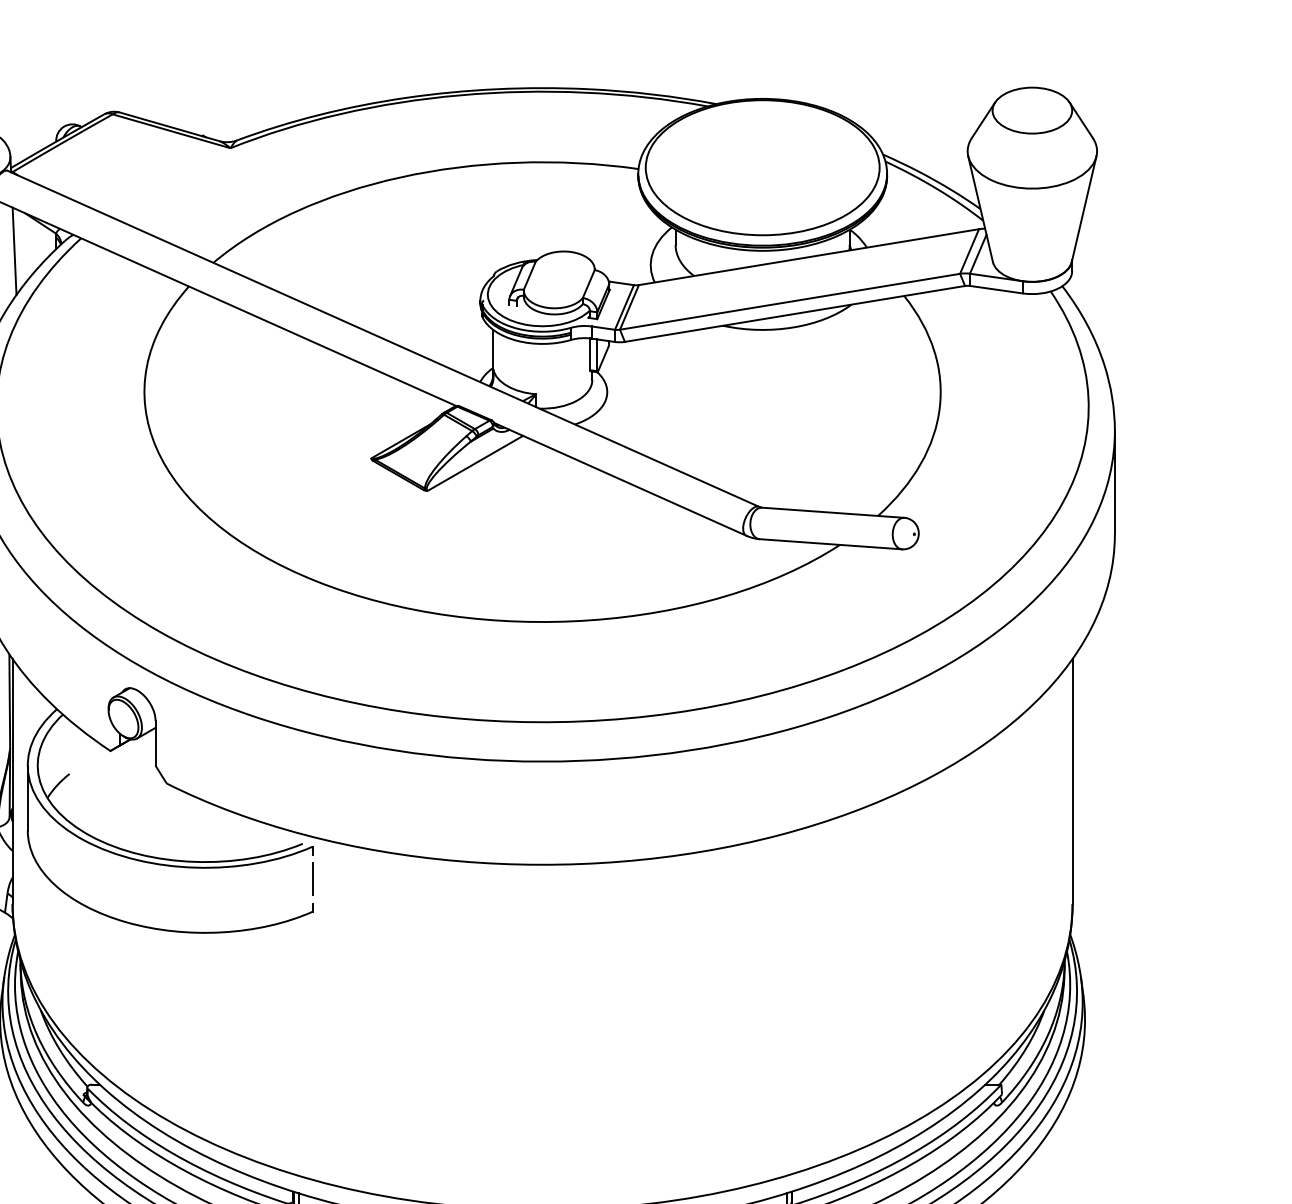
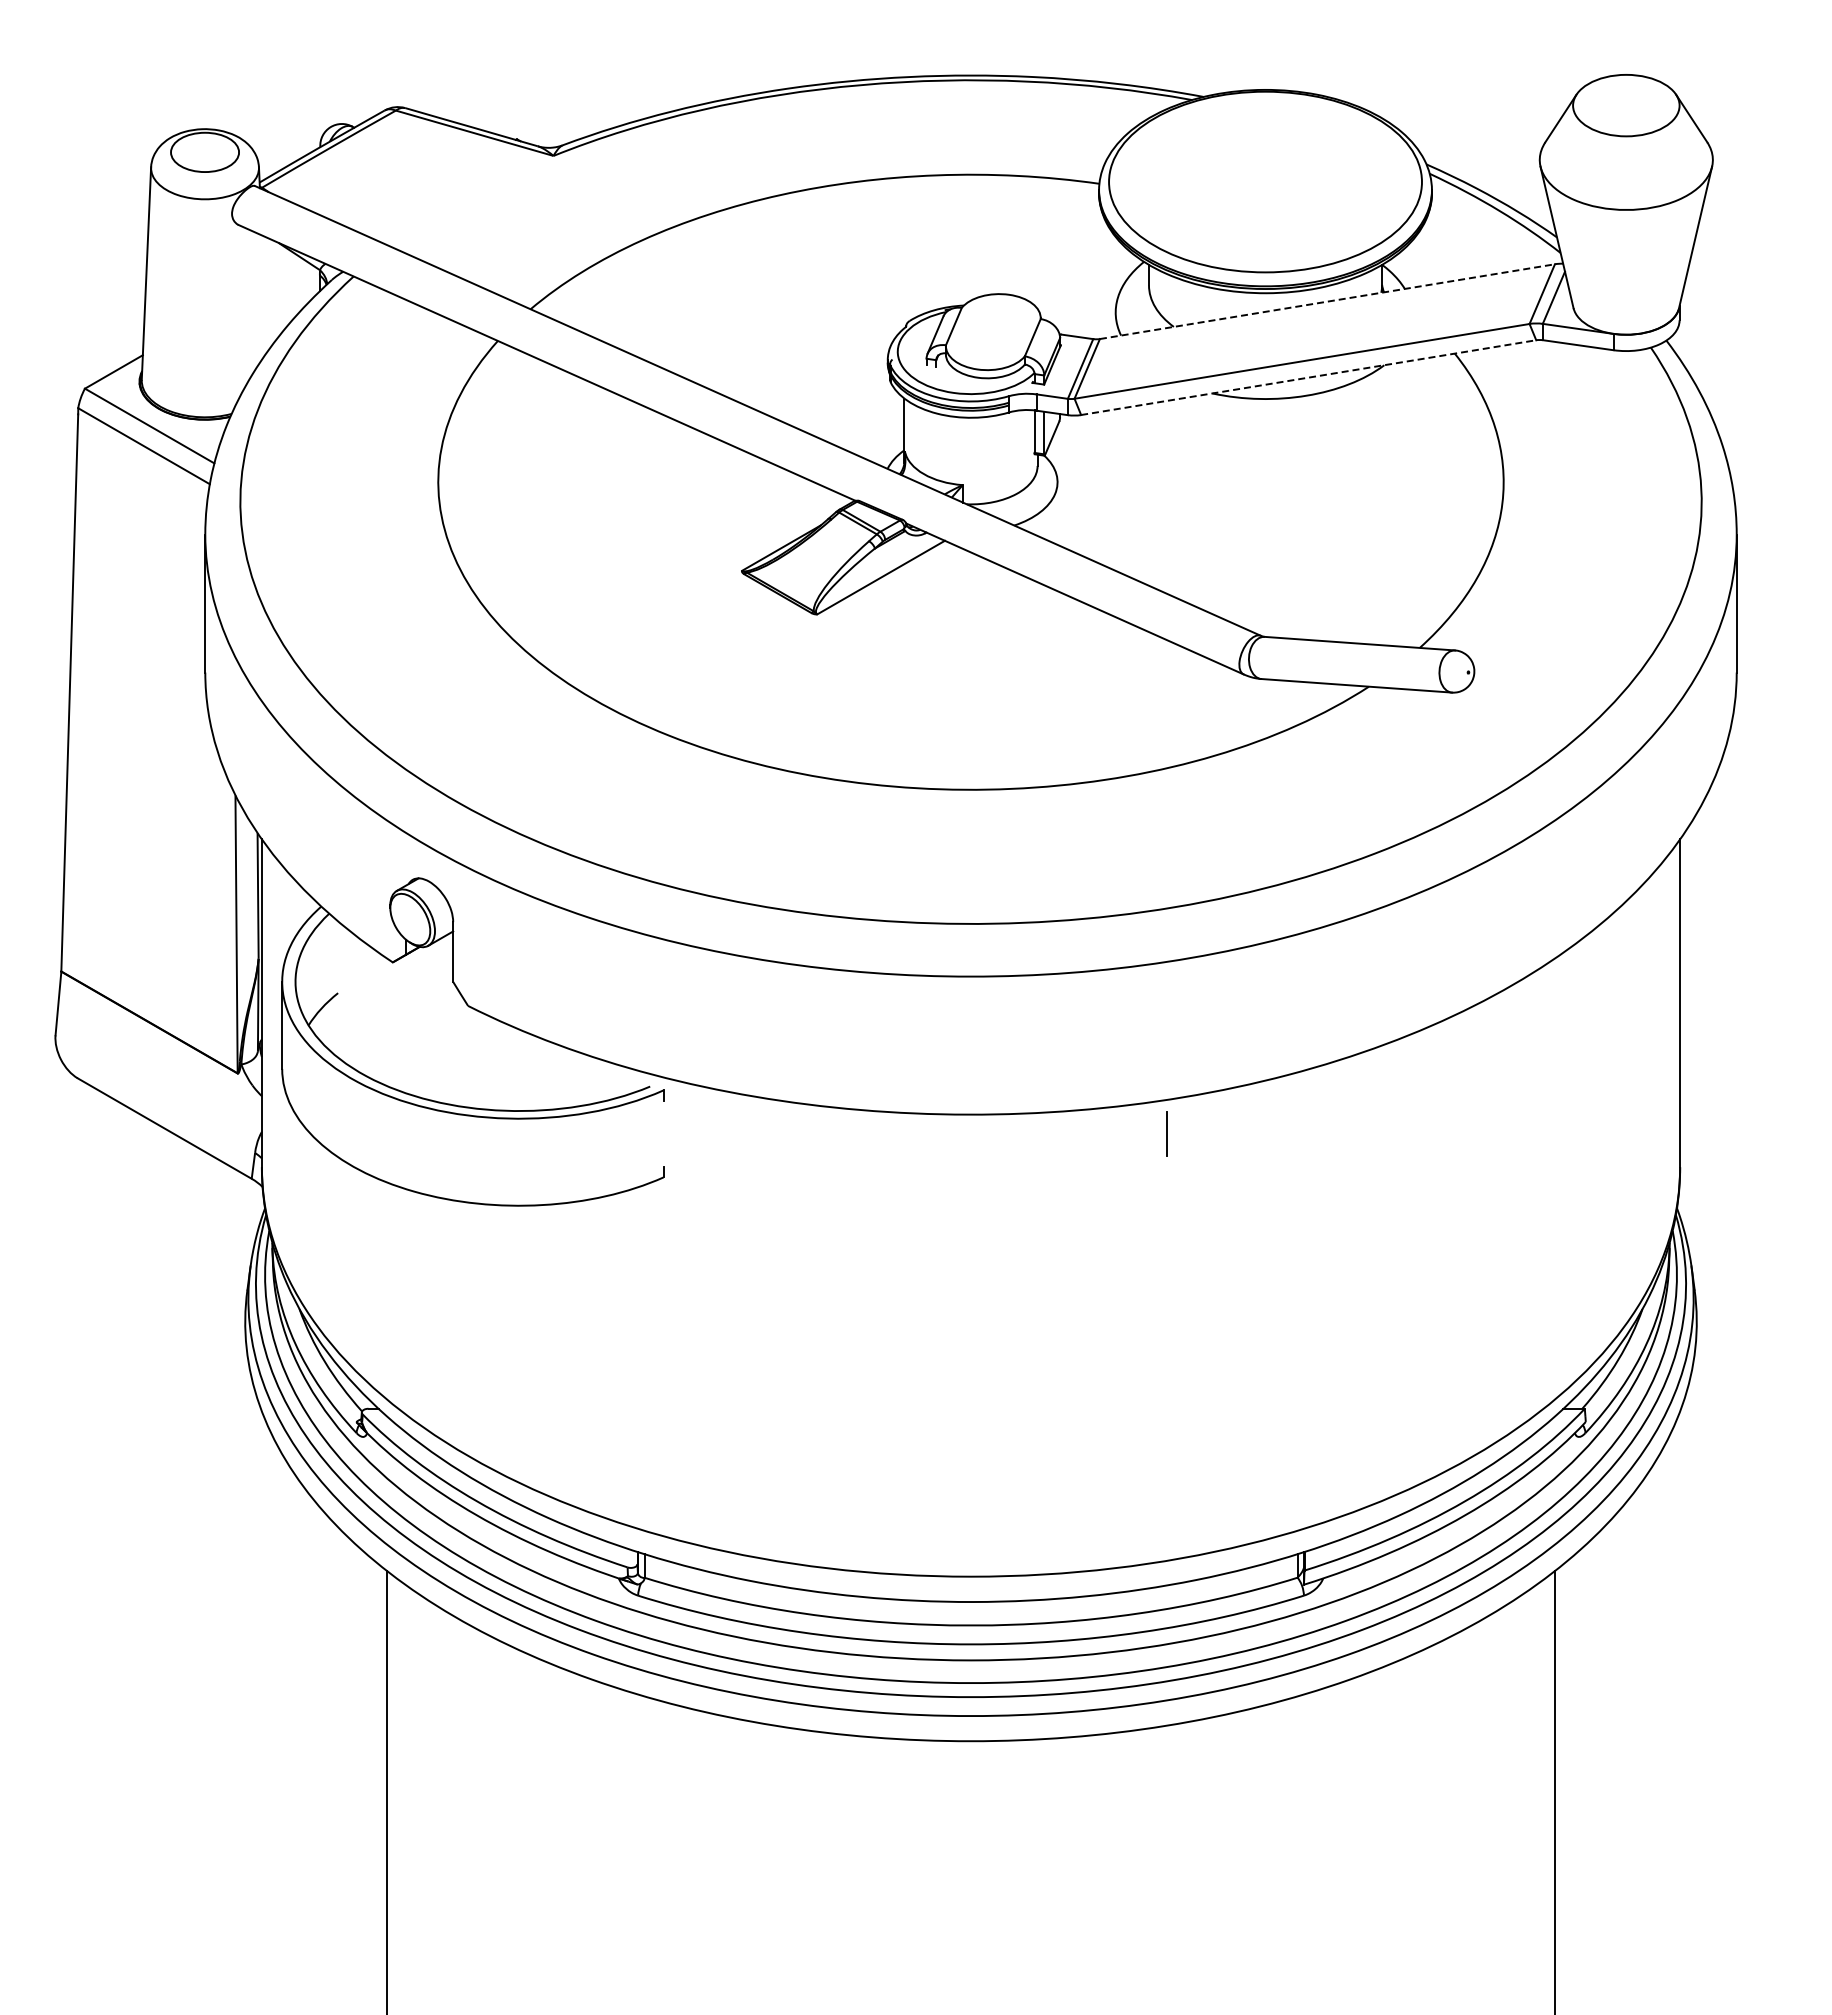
line: (14, 251) -> (264, 293), removed
line: (809, 257) -> (1327, 301), solid -> dashed
line: (794, 313) -> (1308, 377), solid -> dashed
line: (312, 878) -> (1166, 1133), moved

